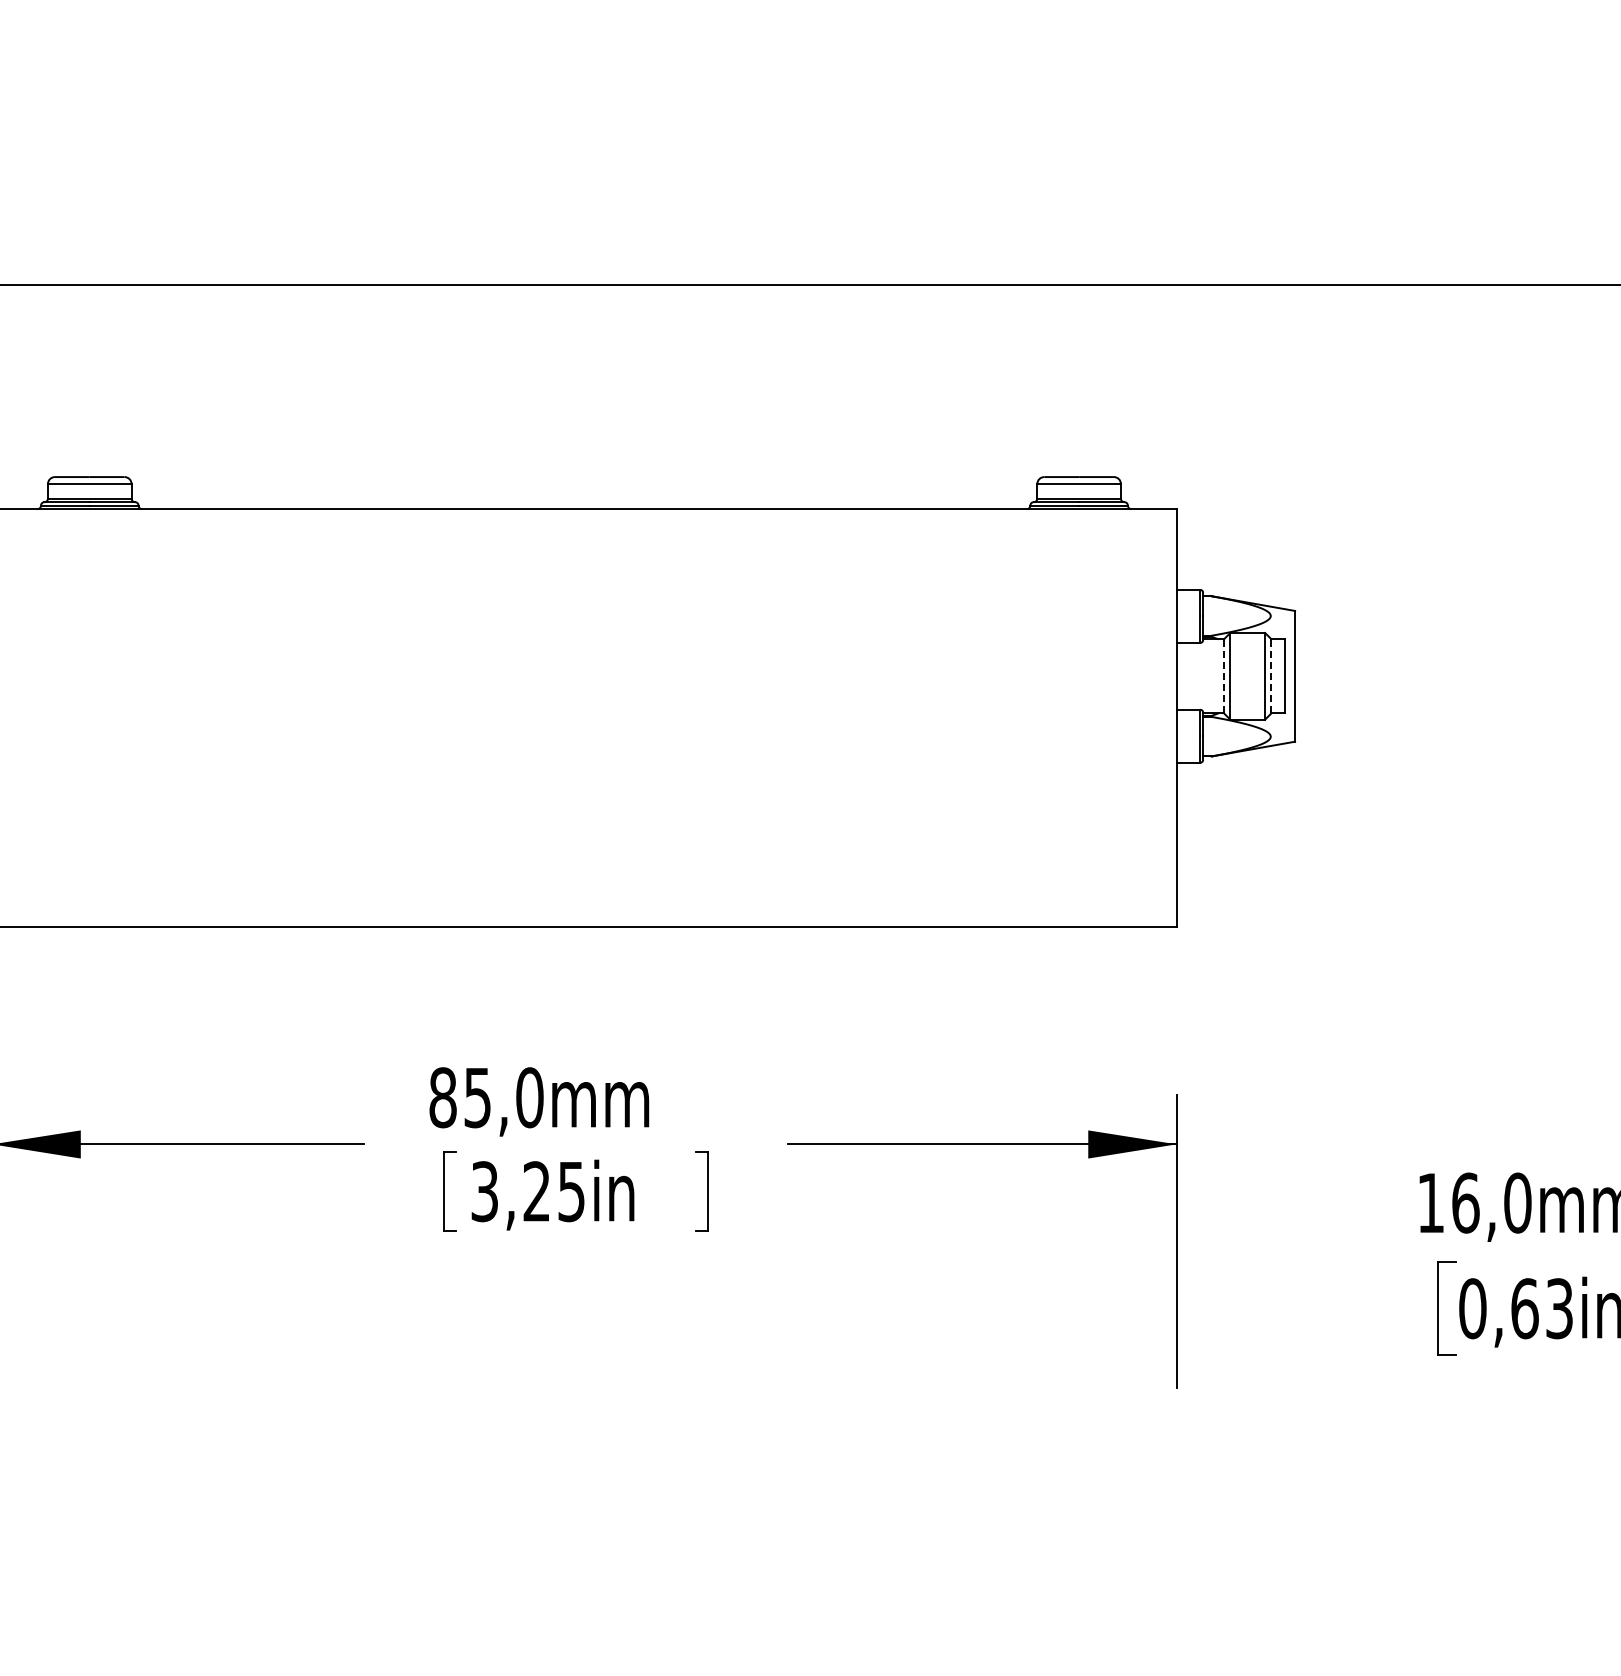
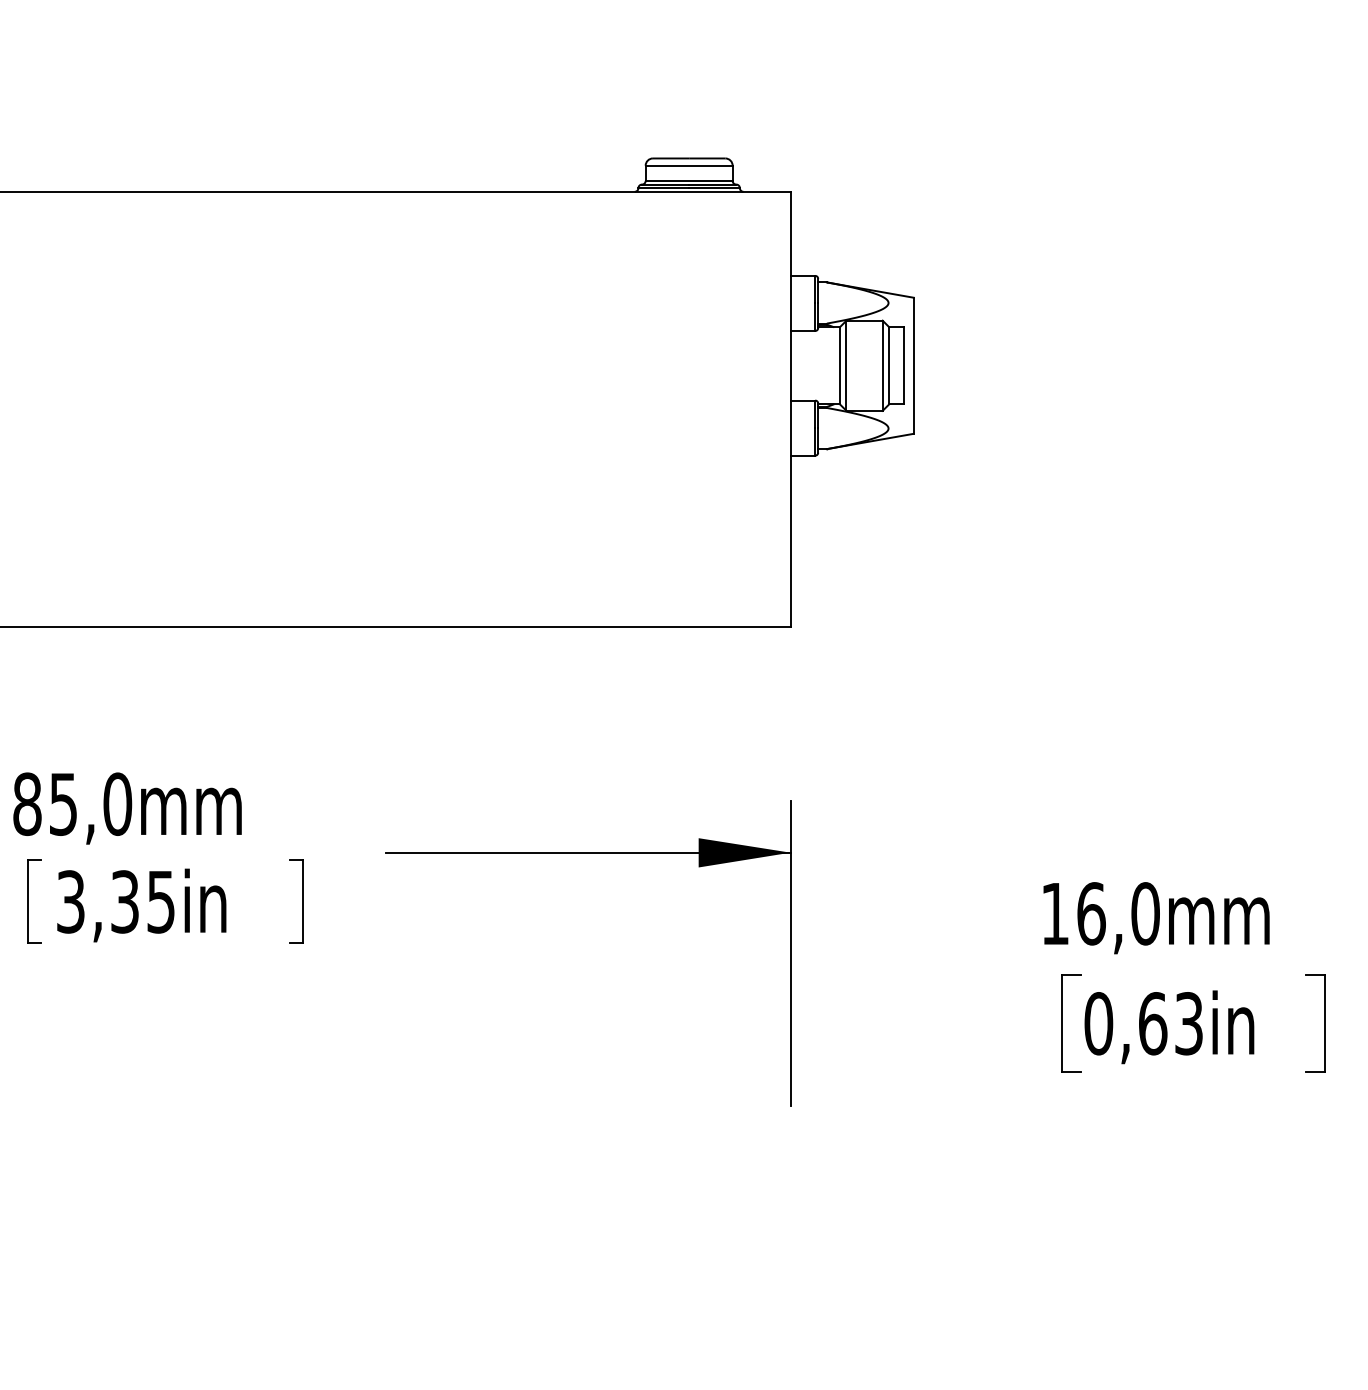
line: (1224, 675) -> (840, 364), dashed -> solid
line: (1271, 675) -> (889, 364), dashed -> solid
text: (536, 1191) -> (124, 901), 3,25in -> 3,35in

